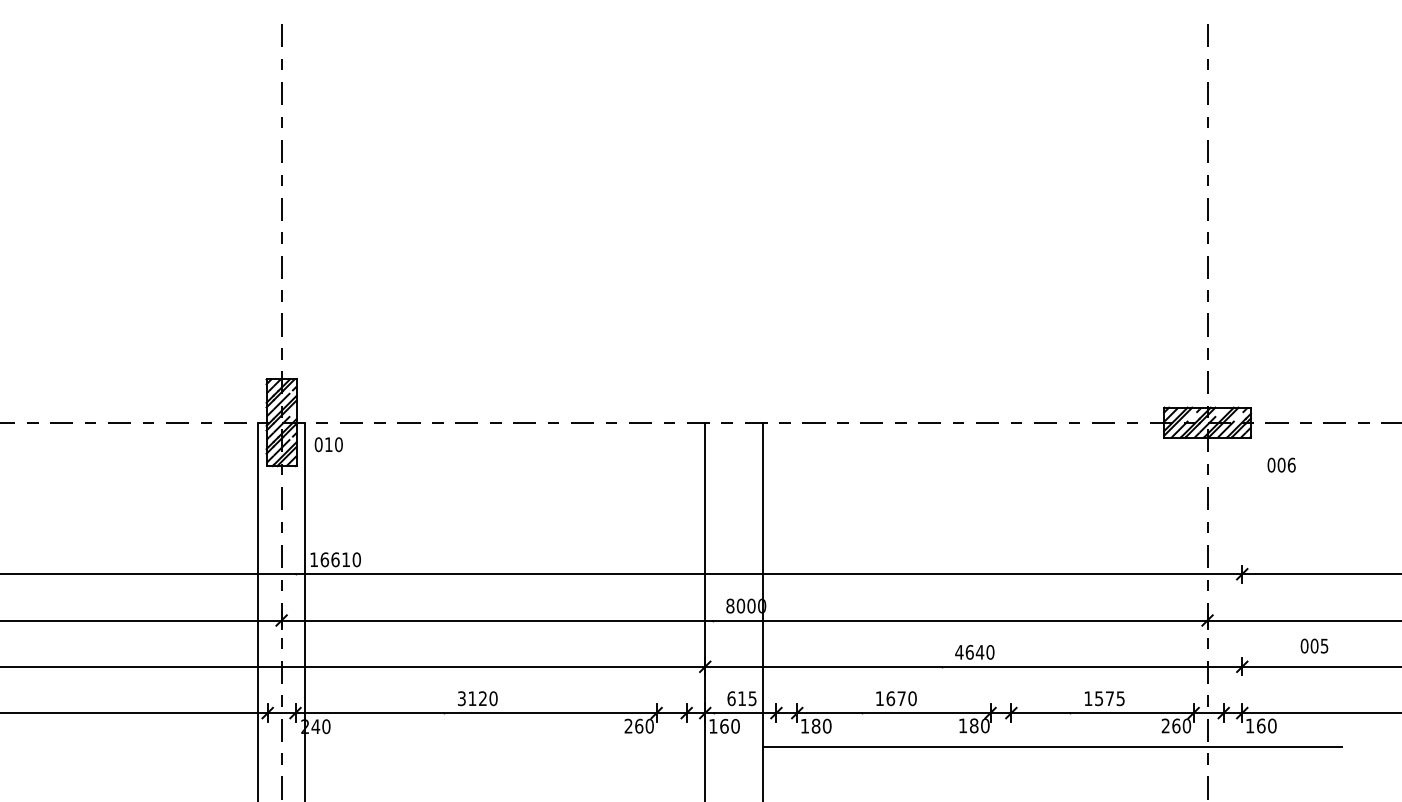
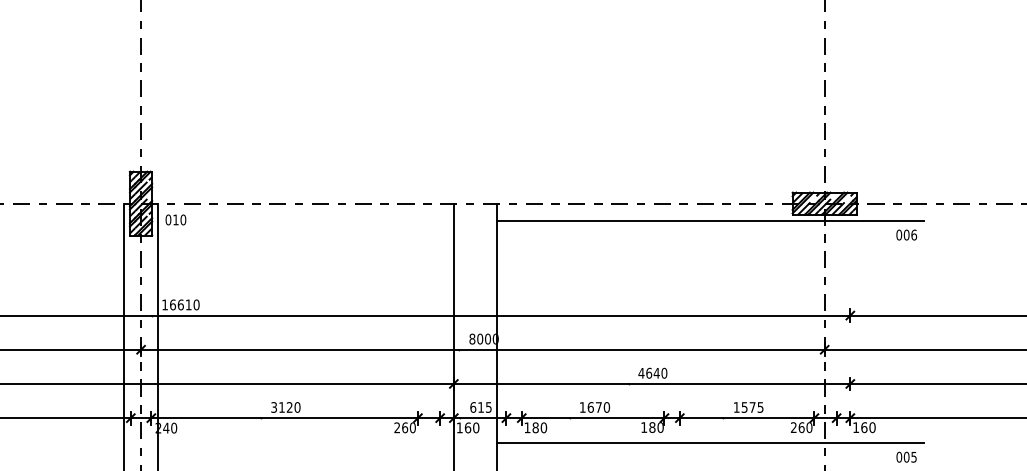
line: (1052, 445) -> (710, 220), added
text: (1281, 464) -> (906, 234), moved
text: (1314, 645) -> (906, 456), moved

